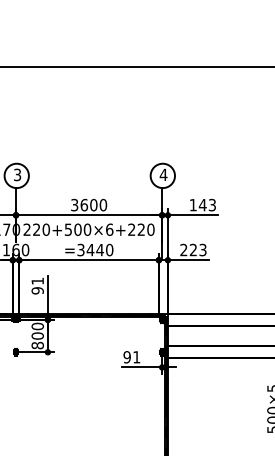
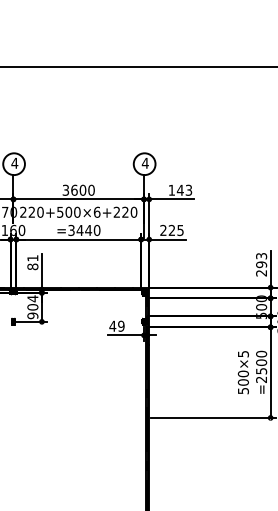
text: (17, 174) -> (14, 162), 3 -> 4
text: (202, 248) -> (180, 229), 223 -> 225
text: (37, 290) -> (32, 266), 91 -> 81
text: (37, 336) -> (32, 307), 800 -> 904
text: (131, 356) -> (116, 325), 91 -> 49

